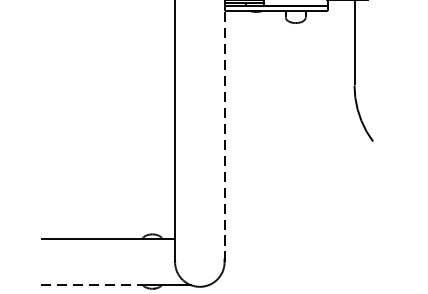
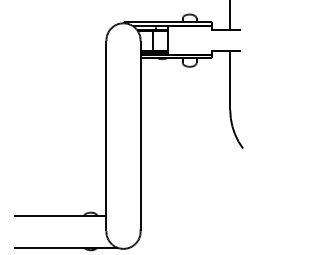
line: (224, 135) -> (140, 144), dashed -> solid
line: (92, 284) -> (49, 247), dashed -> solid

